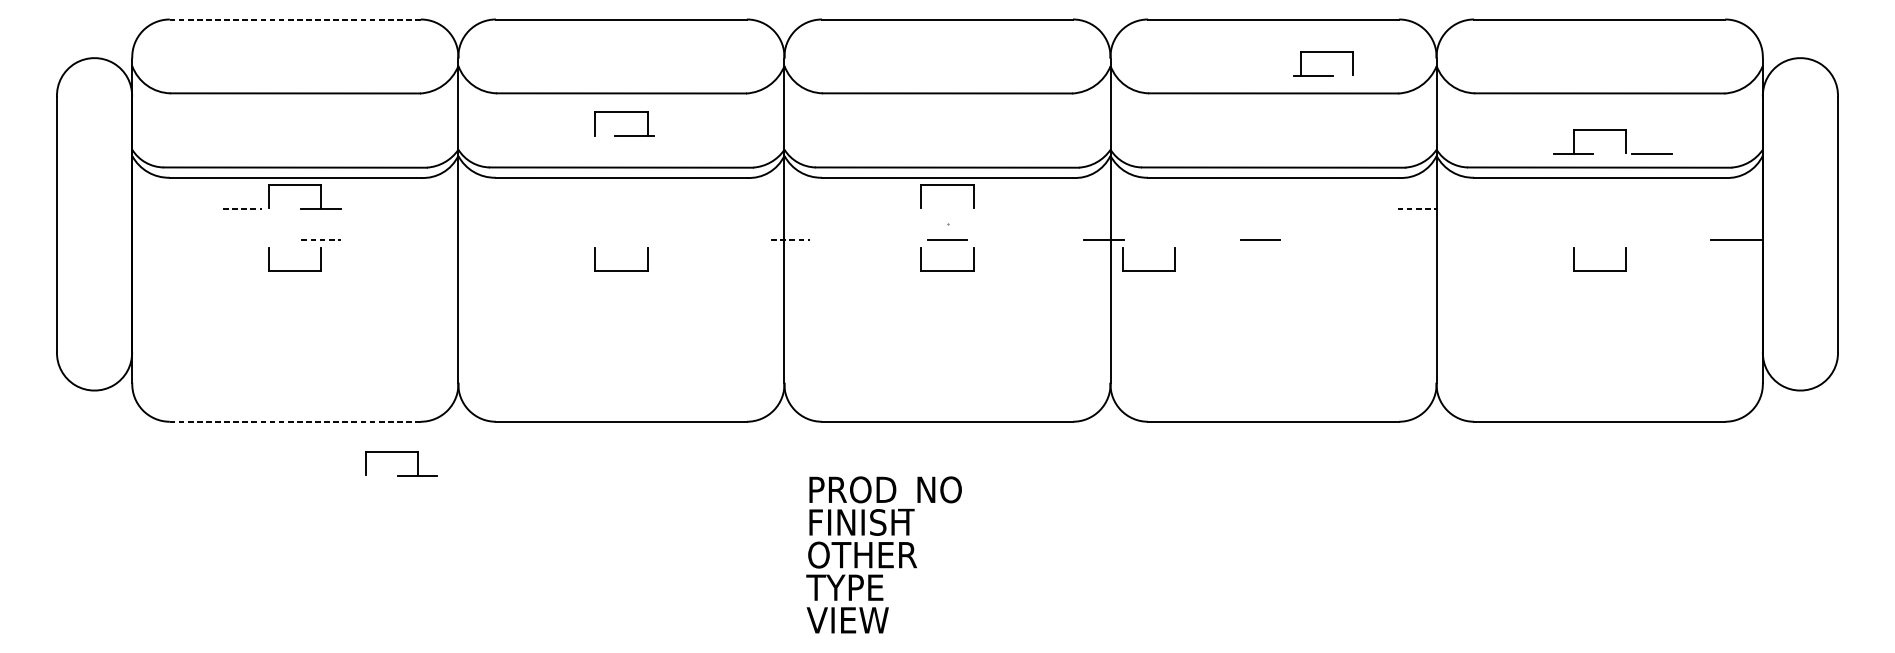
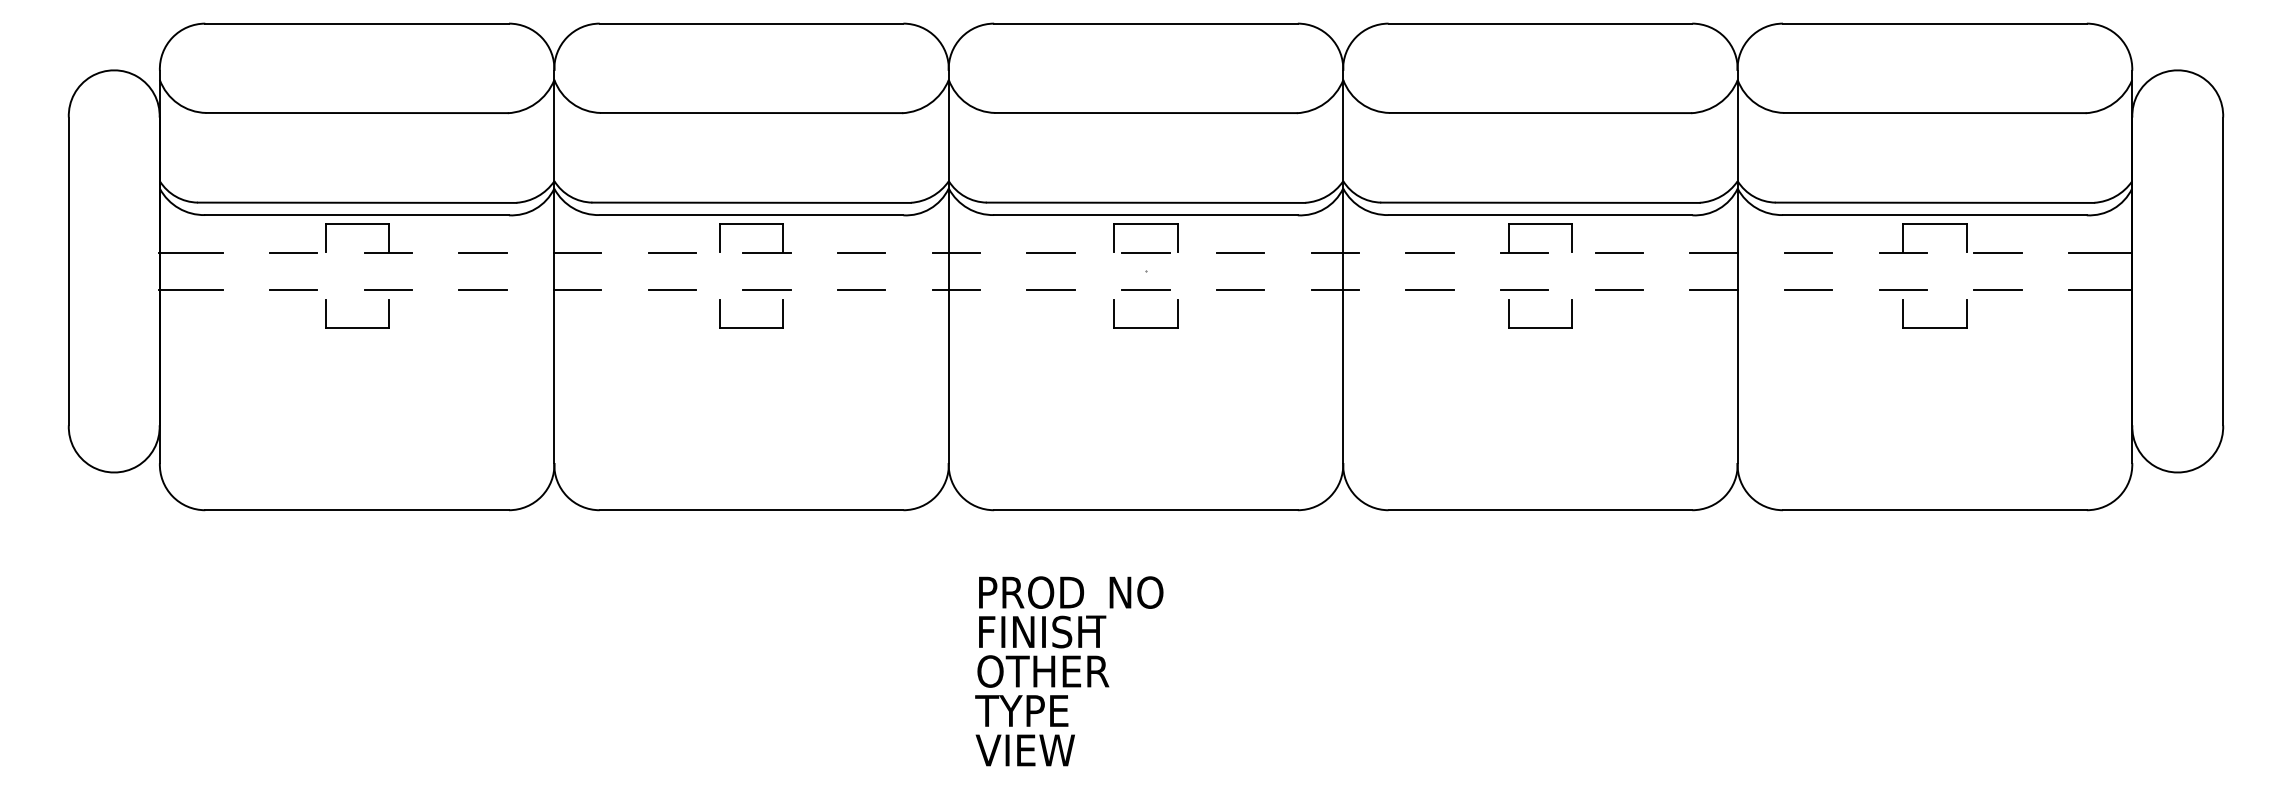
line: (295, 19) -> (357, 23), dashed -> solid
part: (1323, 52) -> (1536, 224), moved
part: (624, 112) -> (755, 224), moved
part: (1612, 130) -> (1950, 224), moved
line: (157, 208) -> (190, 252), added
line: (242, 208) -> (293, 252), dashed -> solid
line: (398, 208) -> (482, 252), added
line: (477, 208) -> (577, 252), added
line: (556, 208) -> (672, 252), added
line: (712, 208) -> (861, 252), added
line: (790, 208) -> (956, 252), added
line: (868, 208) -> (1050, 252), added
line: (947, 208) -> (1145, 252), added
line: (1025, 208) -> (1240, 252), added
line: (1103, 208) -> (1334, 252), added
line: (1181, 208) -> (1429, 252), added
line: (1338, 208) -> (1619, 252), added
line: (1417, 208) -> (1714, 252), dashed -> solid
line: (1495, 208) -> (1808, 252), added
line: (1736, 208) -> (2100, 252), added
line: (556, 239) -> (672, 289), added
line: (712, 239) -> (861, 289), added
line: (157, 240) -> (190, 290), added
line: (242, 240) -> (293, 290), added
line: (321, 240) -> (388, 290), dashed -> solid
line: (398, 240) -> (482, 290), added
line: (477, 240) -> (577, 290), added
line: (633, 240) -> (766, 290), added
line: (790, 240) -> (956, 290), dashed -> solid
line: (868, 240) -> (1050, 290), added
line: (1025, 240) -> (1240, 290), added
line: (1181, 240) -> (1429, 290), added
line: (1338, 240) -> (1619, 290), added
line: (1416, 240) -> (1713, 290), added
line: (1495, 240) -> (1808, 290), added
line: (1573, 240) -> (1903, 290), added
line: (1651, 240) -> (1997, 290), added
part: (1148, 270) -> (1540, 327), moved
line: (295, 421) -> (357, 510), dashed -> solid
part: (401, 452) -> (485, 547), removed

